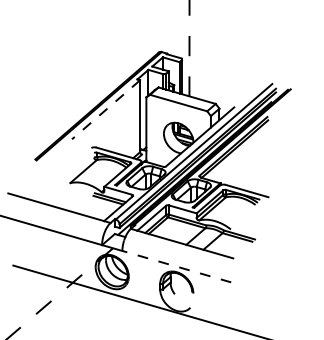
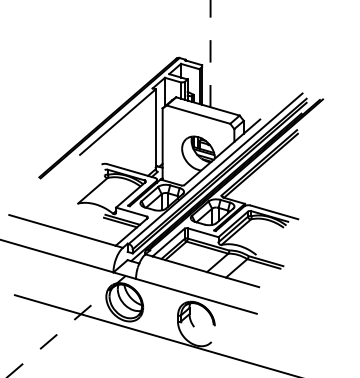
line: (105, 110) -> (117, 122), dashed -> solid
line: (176, 266) -> (196, 296), dashed -> solid

